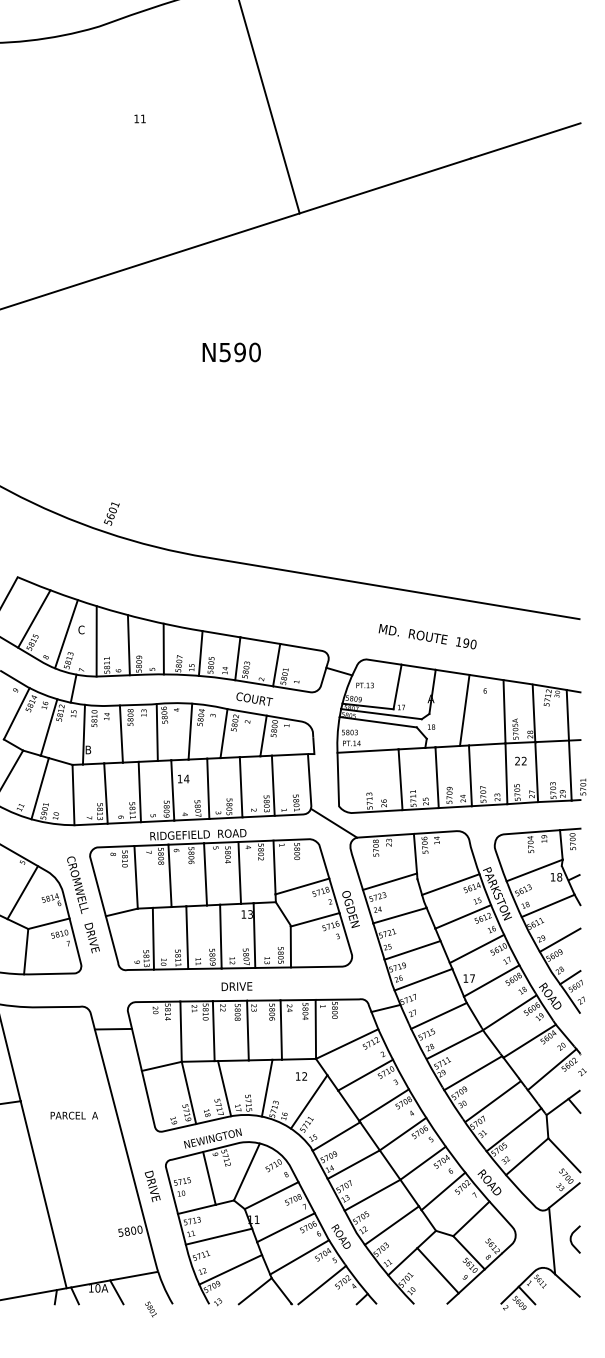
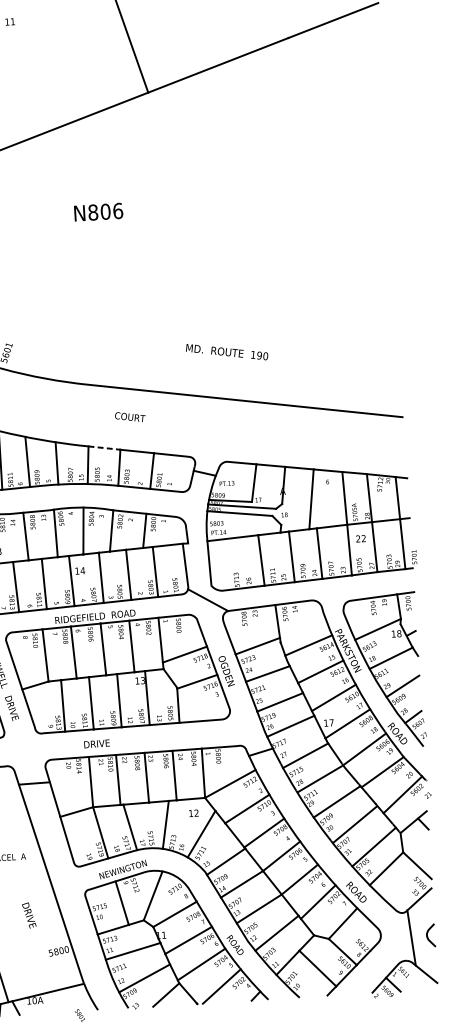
text: (239, 352) -> (105, 211), N590 -> N806
line: (221, 634) -> (104, 448), solid -> dashed
text: (427, 636) -> (226, 351), moved
text: (254, 698) -> (130, 416), moved
text: (236, 986) -> (96, 743), moved
text: (152, 1186) -> (29, 915), moved
line: (116, 1292) -> (50, 1003), removed

